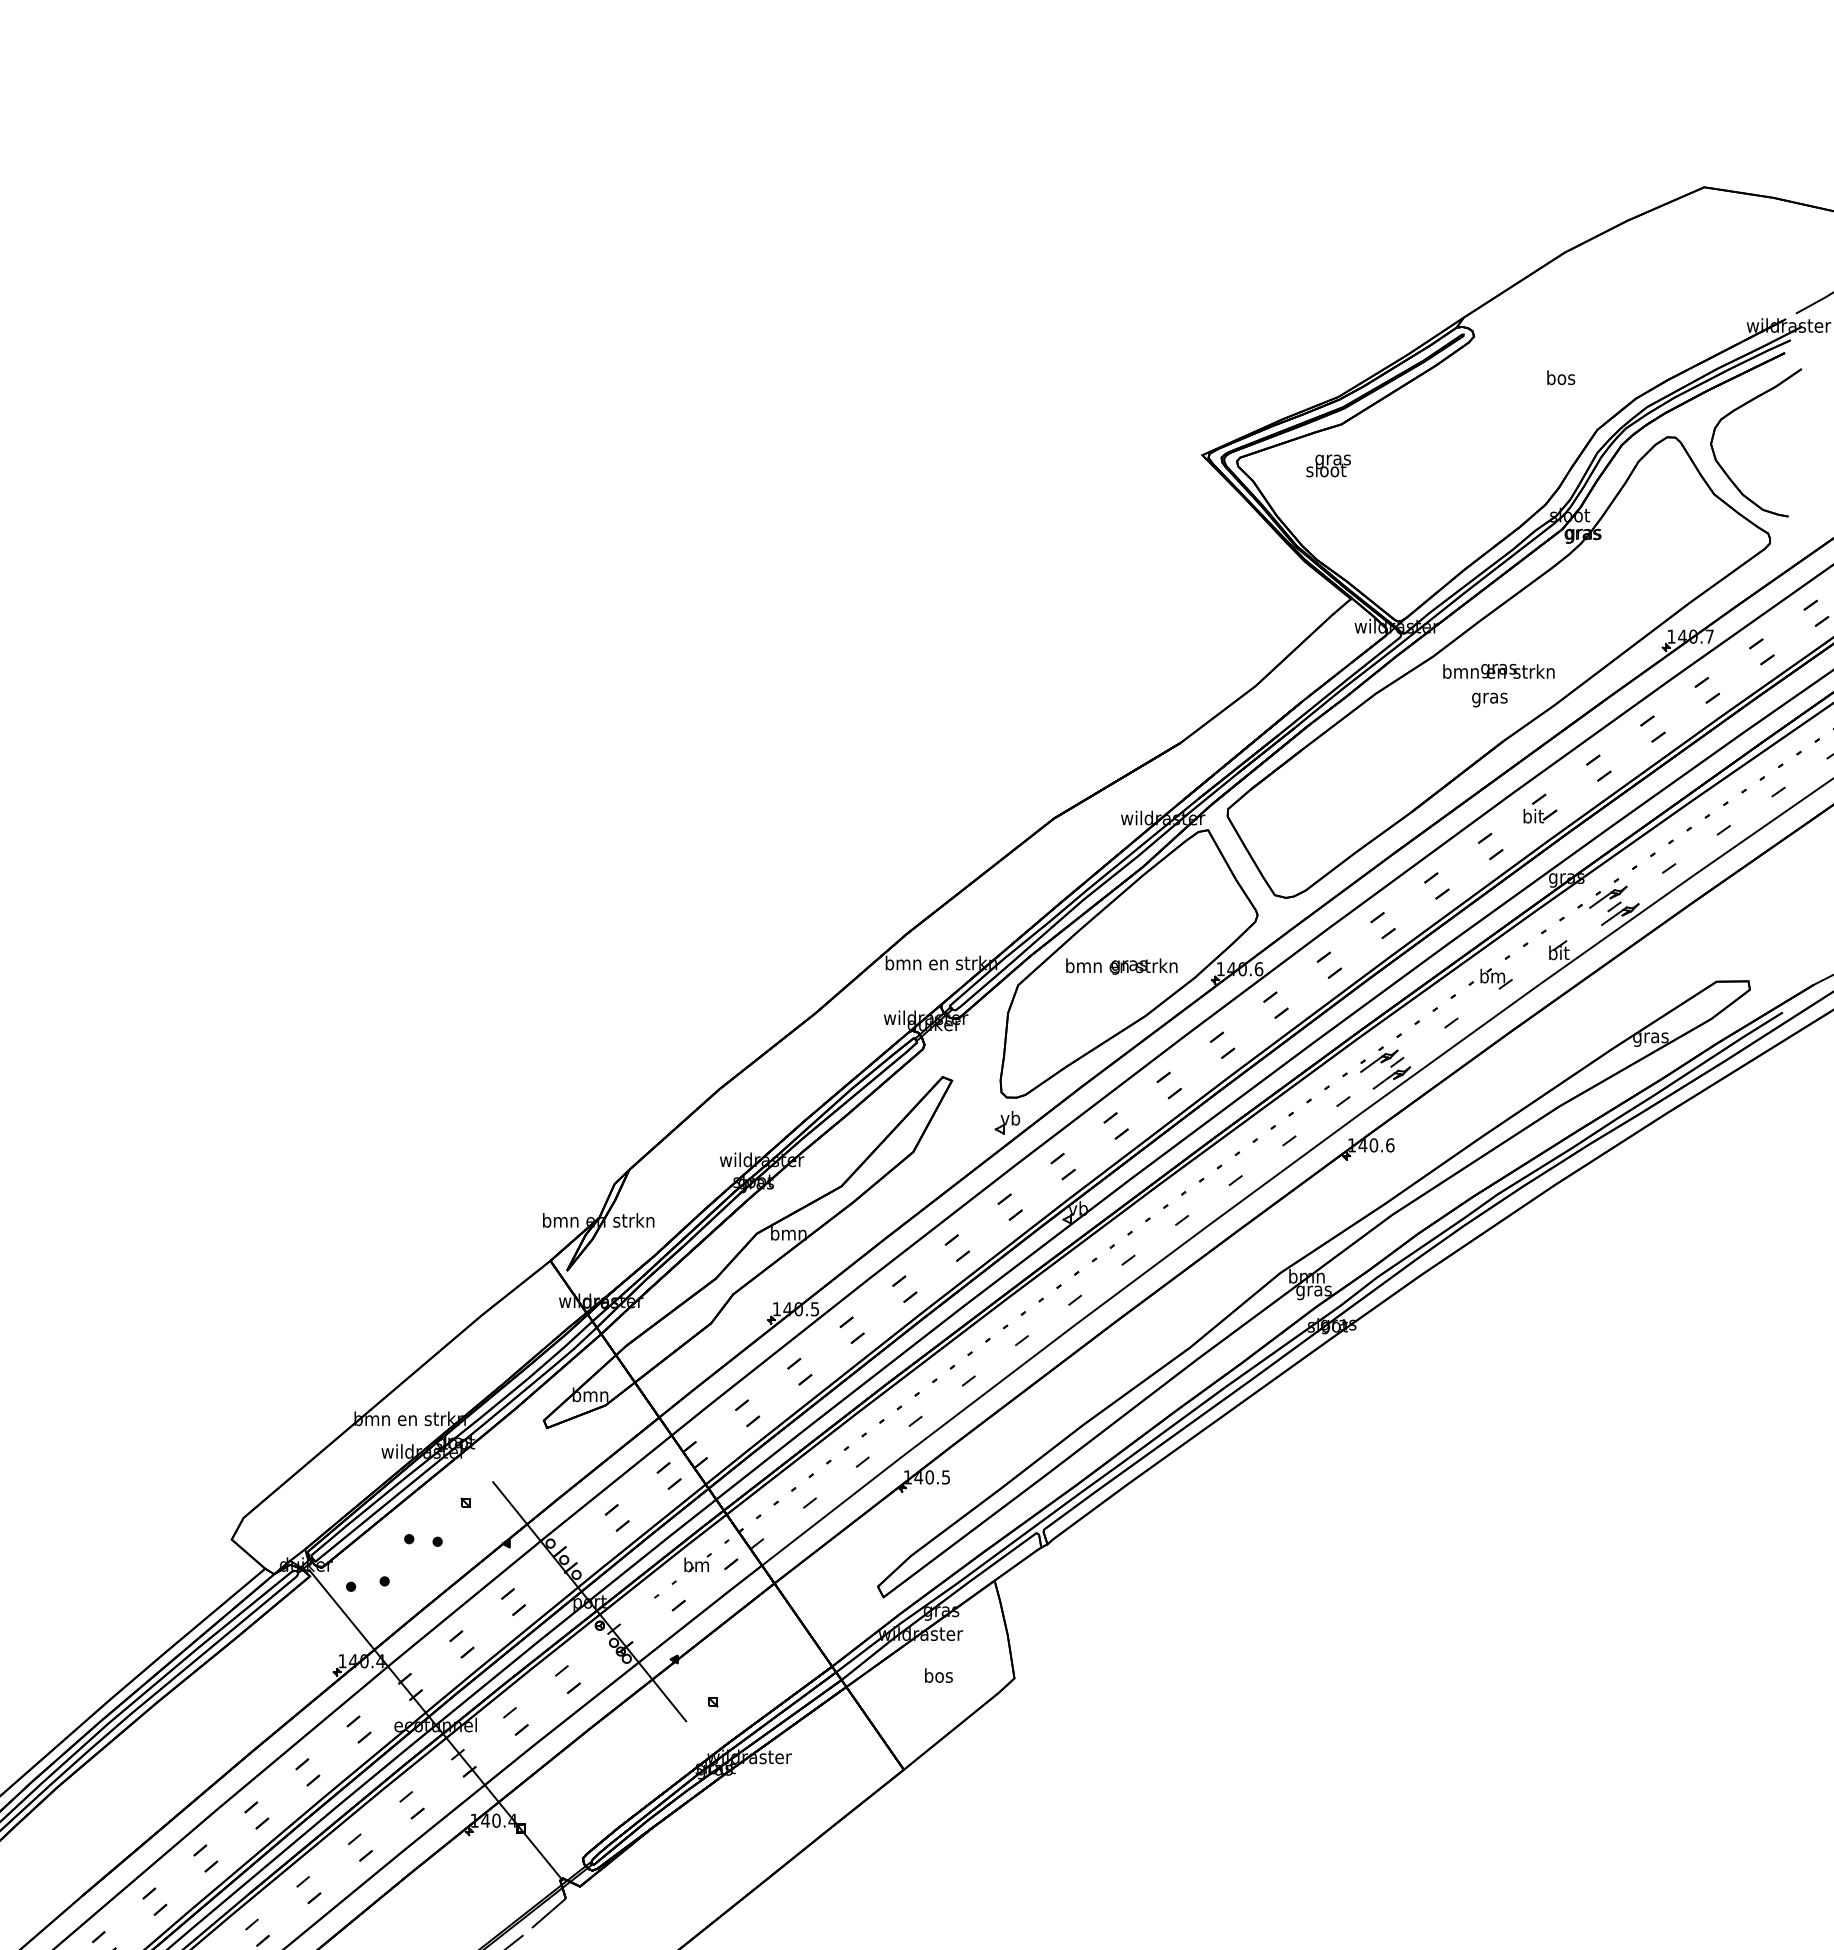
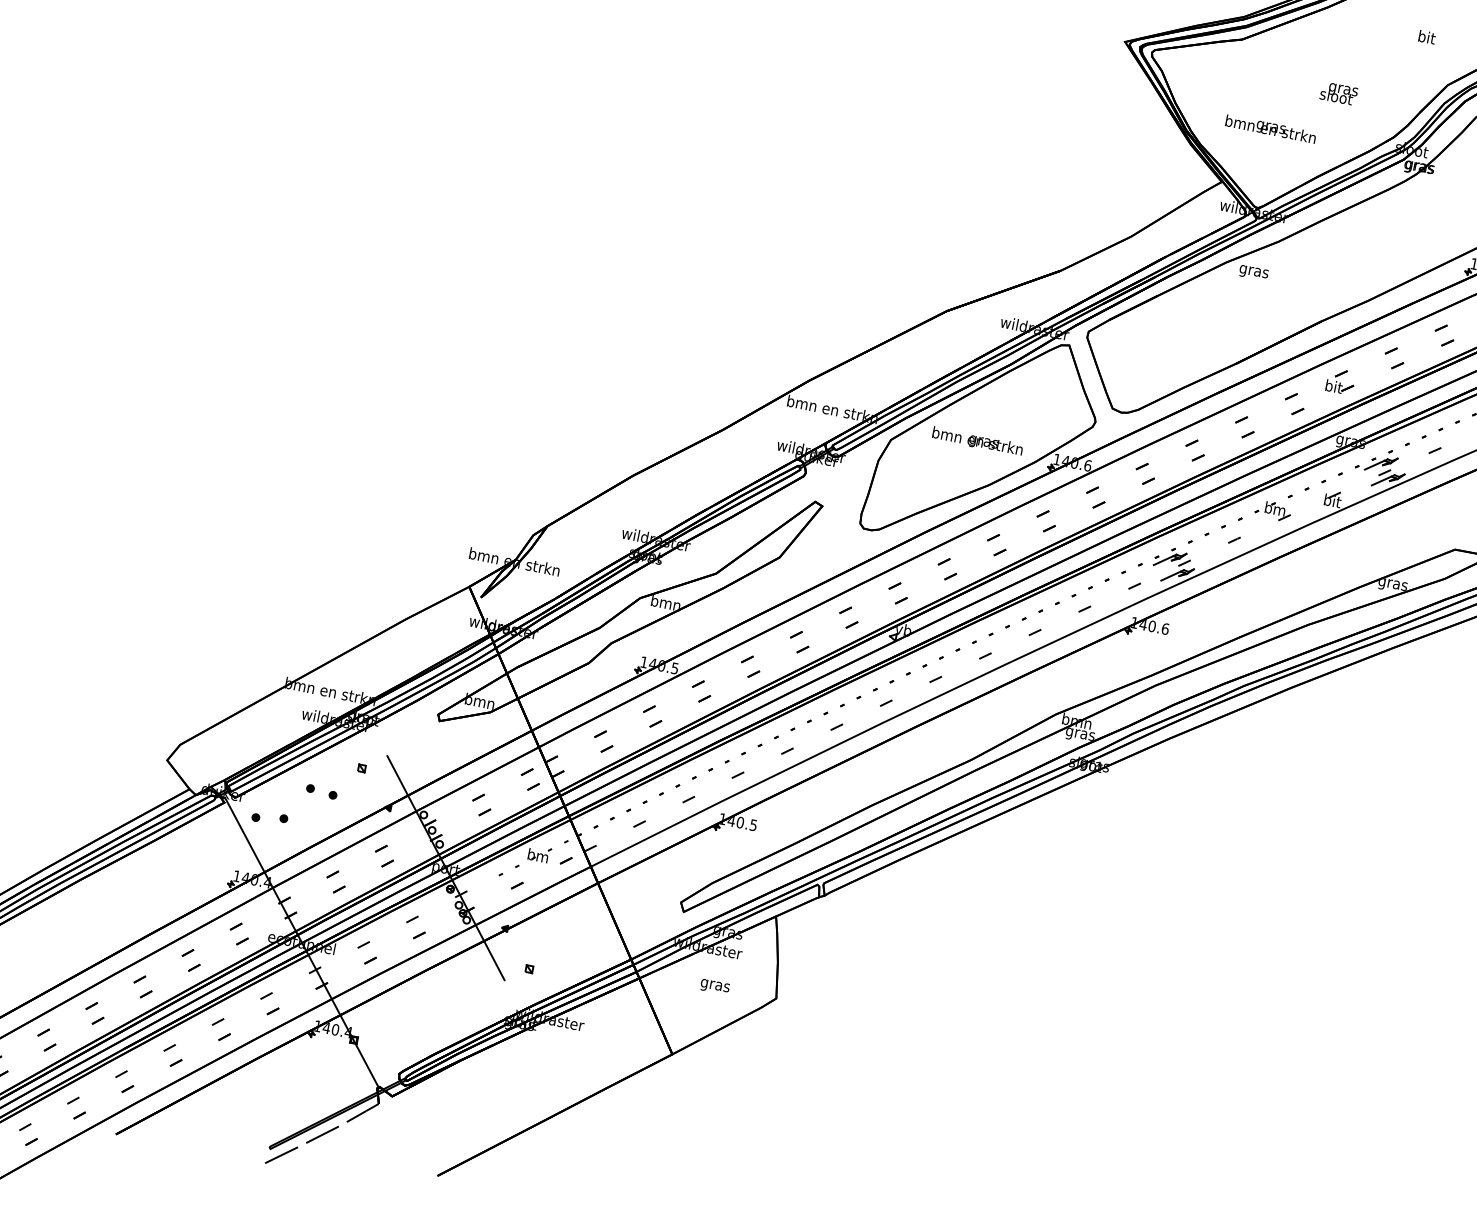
text: (1561, 377) -> (1427, 37), bos -> bit
text: (1328, 465) -> (1338, 93), moved
text: (1498, 671) -> (1270, 129), moved
text: (1489, 699) -> (1253, 272), moved
part: (1007, 1122) -> (860, 548), removed
text: (938, 1677) -> (715, 985), bos -> gras

